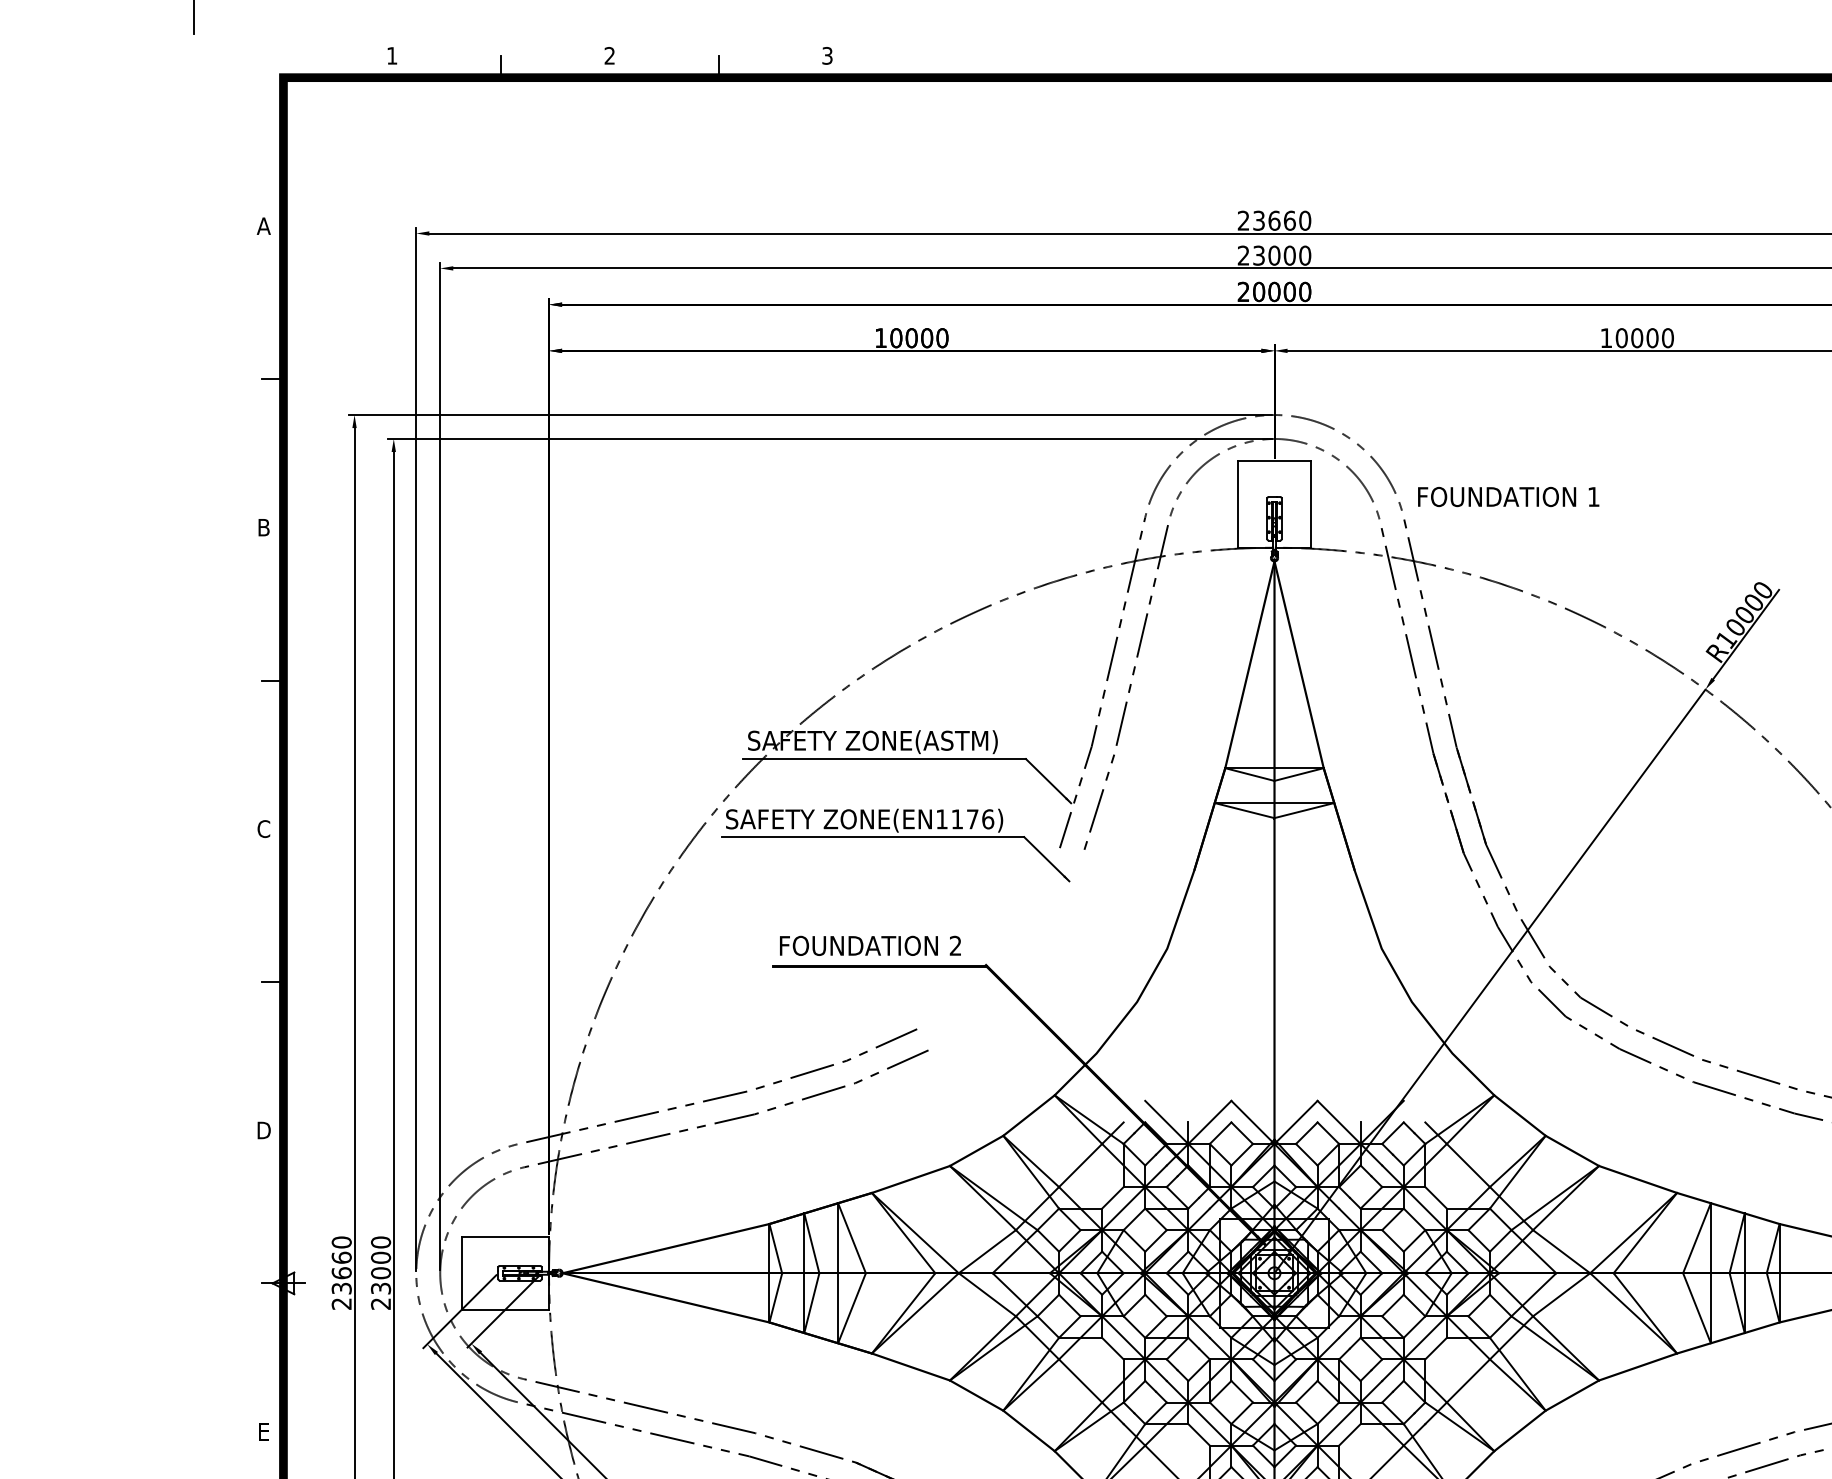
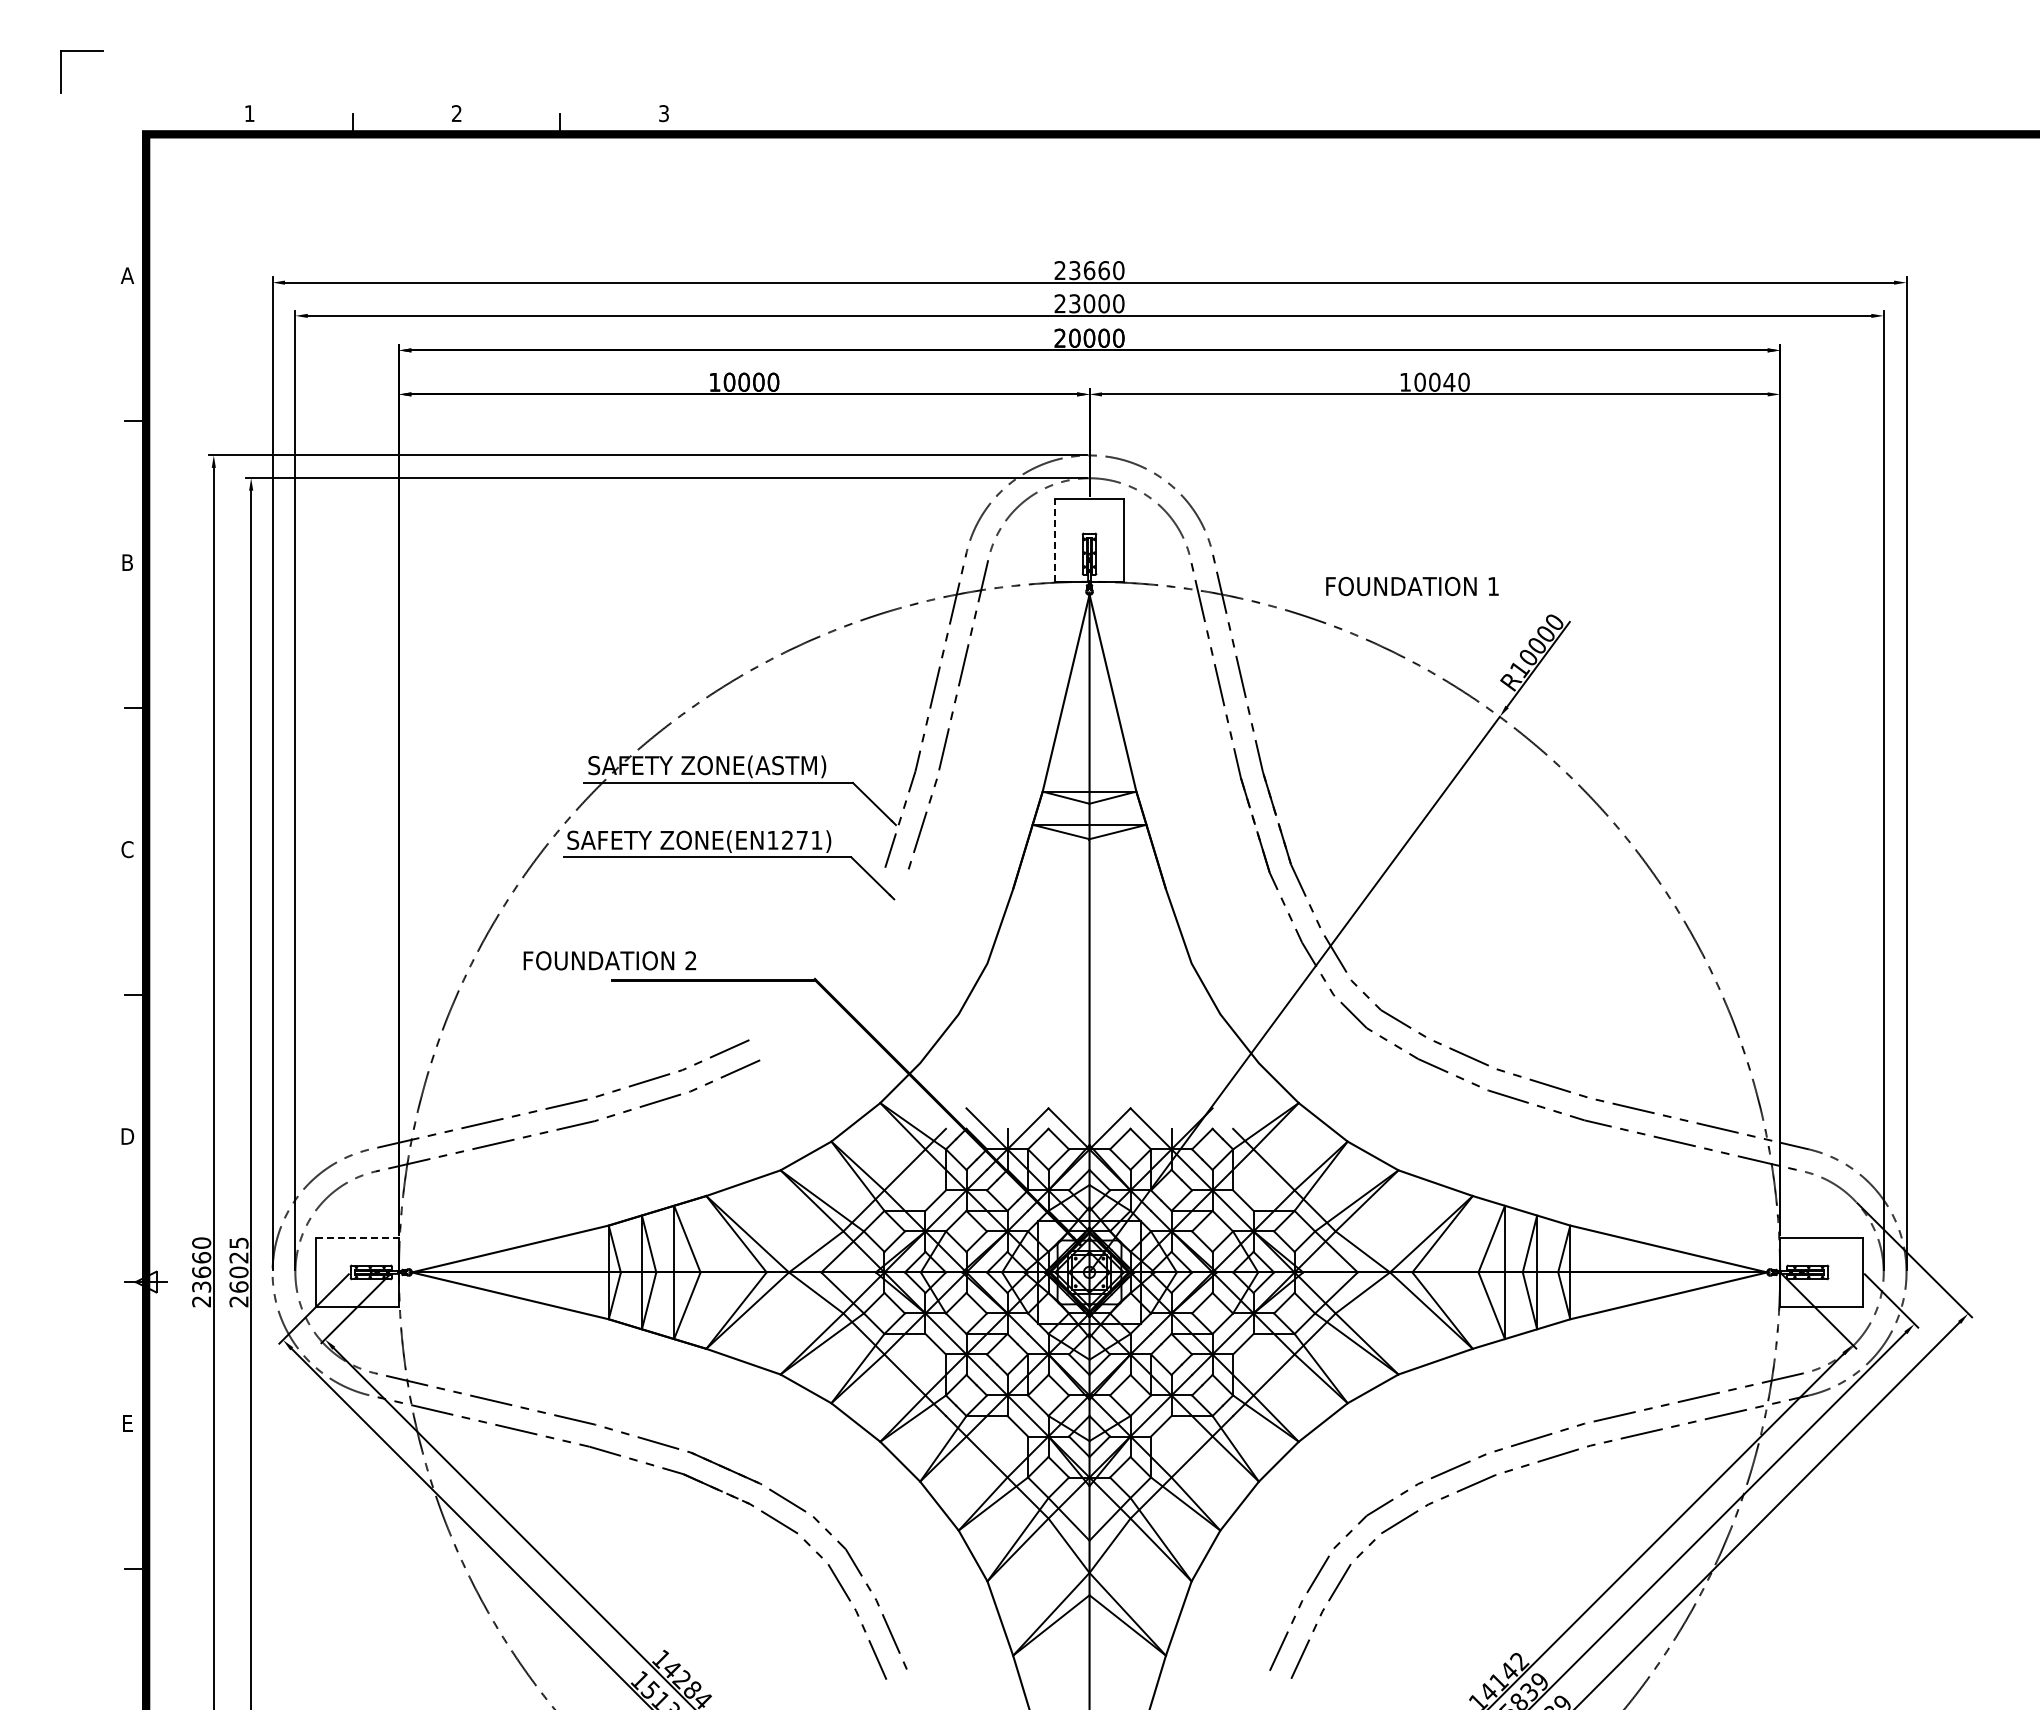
text: (1652, 337) -> (1449, 381), 10000 -> 10040
text: (1508, 497) -> (1412, 586), moved
line: (1238, 503) -> (1055, 539), solid -> dashed
text: (972, 818) -> (802, 839), ZONE(EN1176) -> ZONE(EN1271)
text: (870, 945) -> (609, 960), moved
line: (506, 1236) -> (358, 1237), solid -> dashed
text: (380, 1264) -> (238, 1264), 23000 -> 26025

